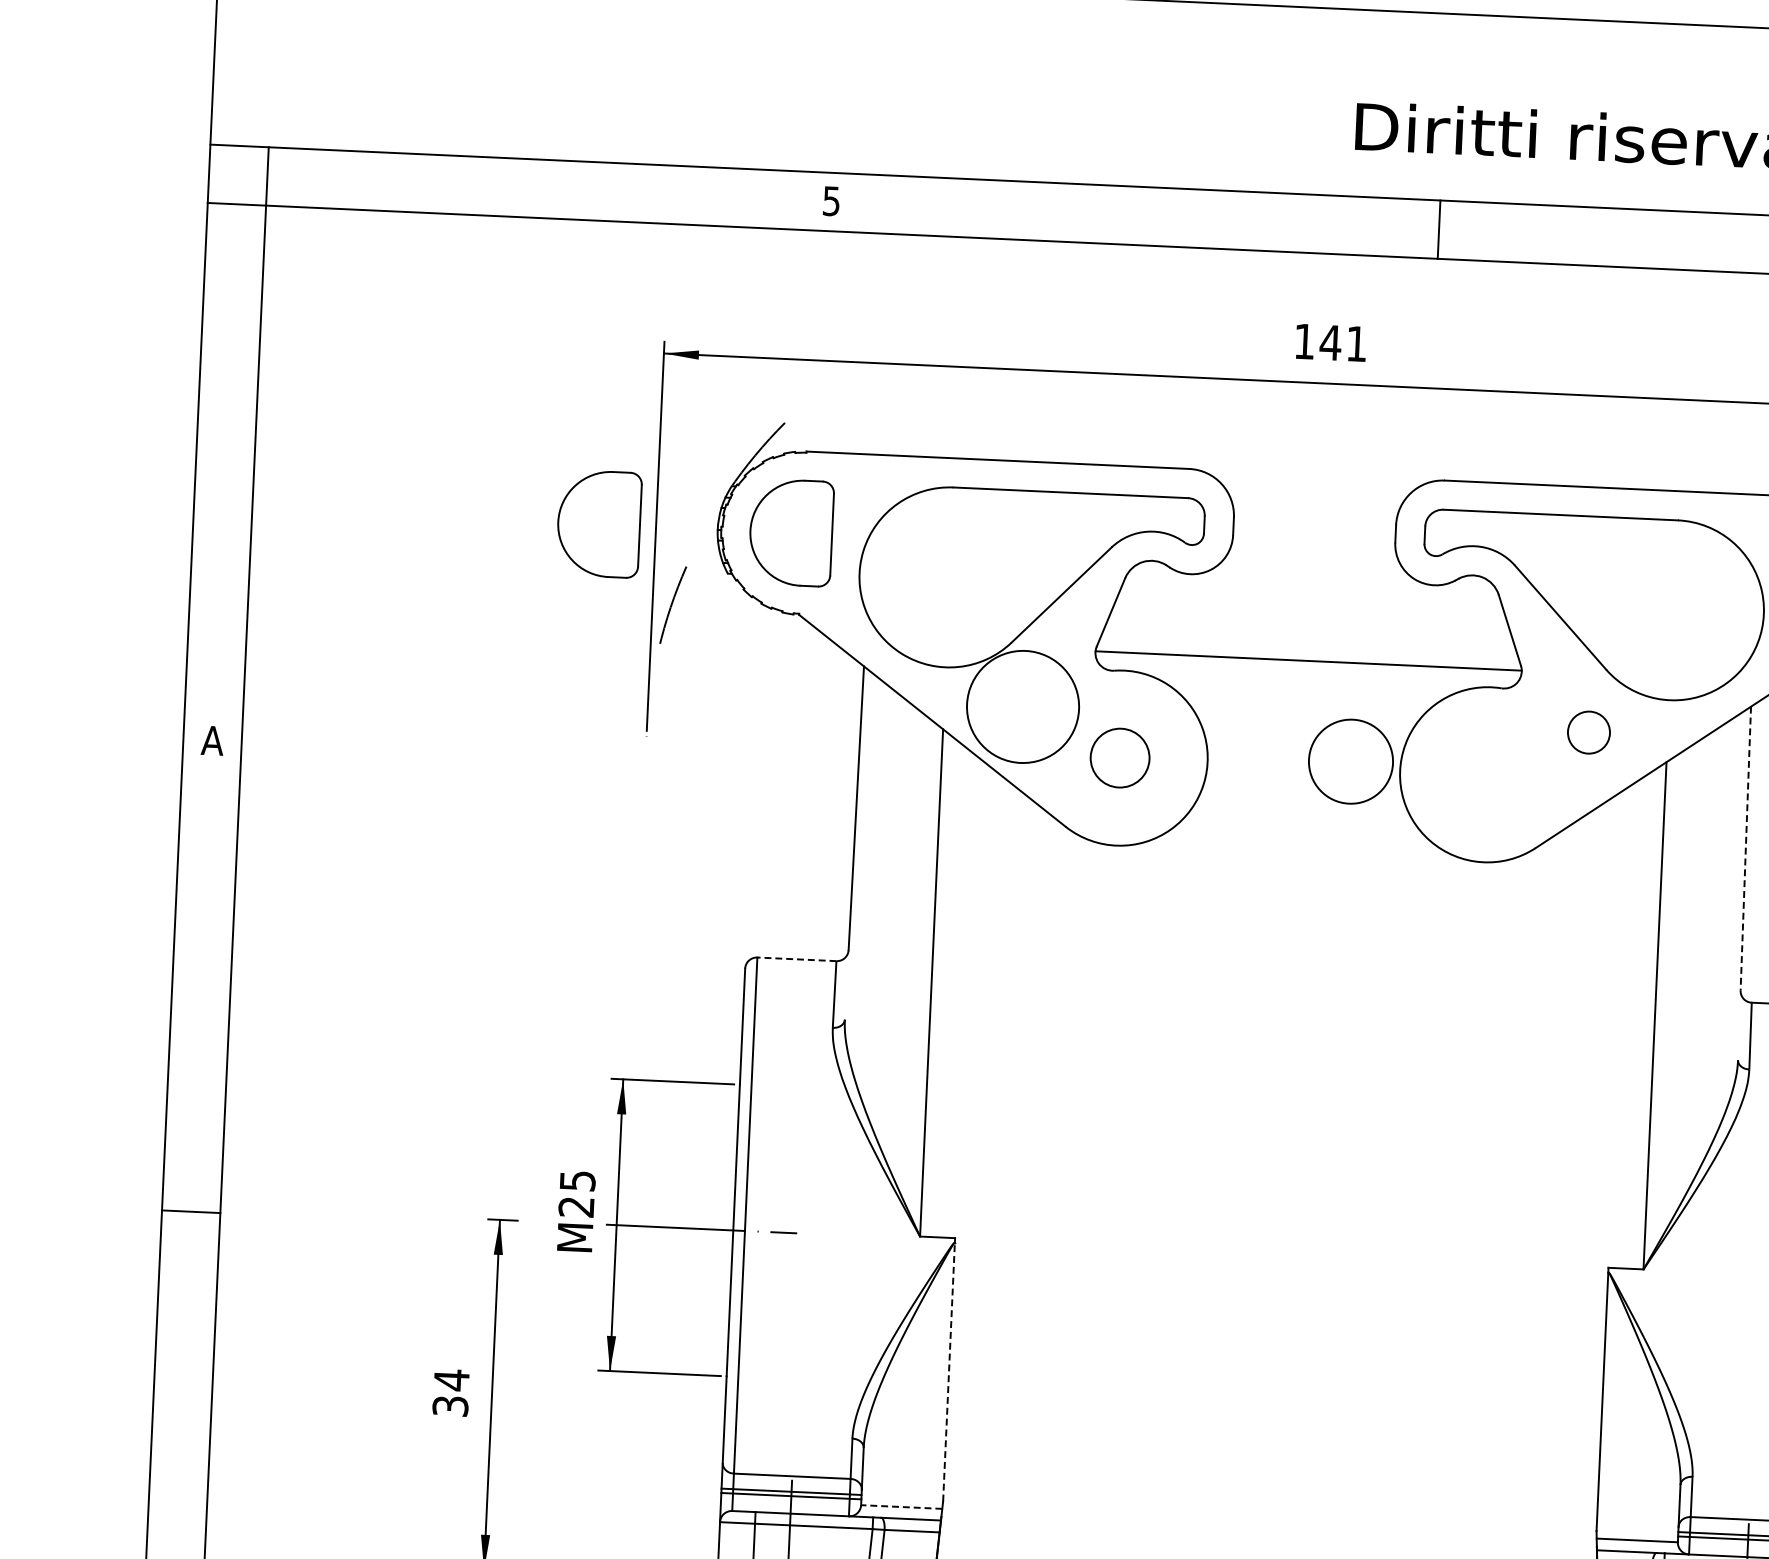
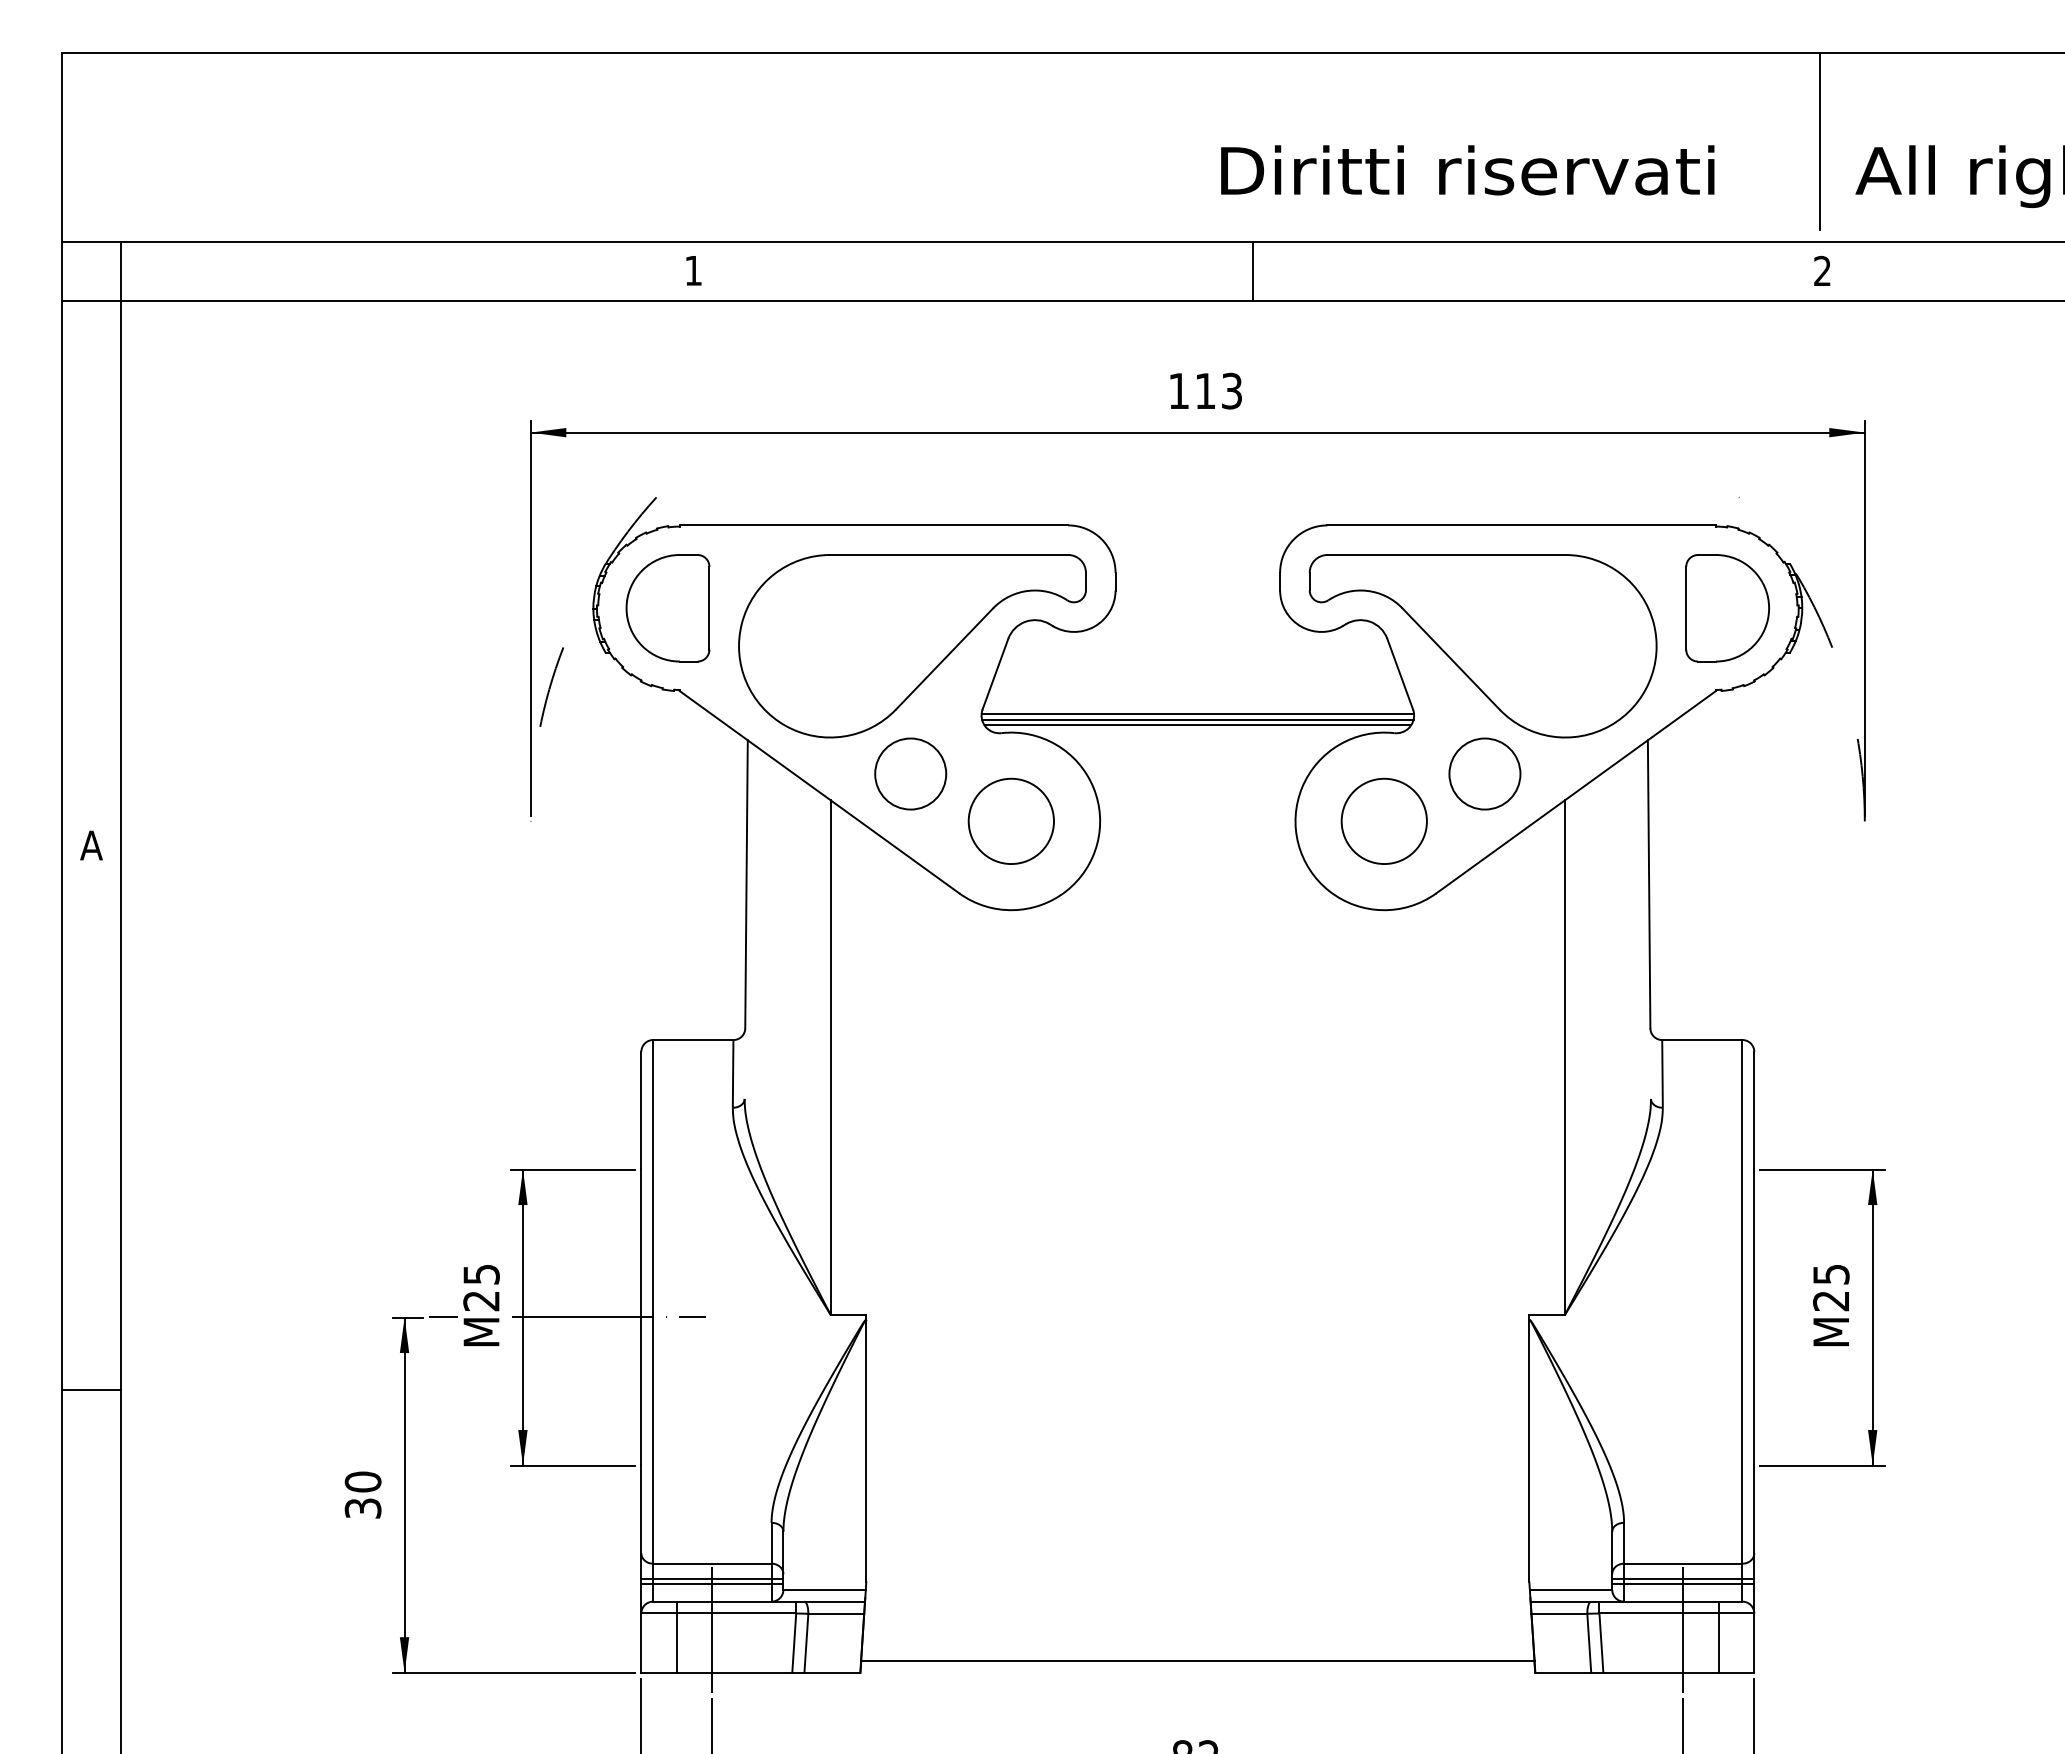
text: (831, 201) -> (693, 271), 5 -> 1
line: (1439, 229) -> (1253, 271), moved
text: (1342, 342) -> (1217, 390), 141 -> 113
part: (598, 524) -> (472, 608), removed
line: (1308, 666) -> (1197, 719), added
line: (1307, 671) -> (1197, 725), added
circle: (1022, 706) -> (910, 773), size x0.62
circle: (1588, 732) -> (1484, 773), size x1.67
circle: (1119, 758) -> (1010, 821), size x1.43
circle: (1350, 760) -> (1383, 820), moved
line: (1746, 848) -> (1649, 884), dashed -> solid
line: (796, 959) -> (692, 1040), dashed -> solid
line: (191, 1211) -> (91, 1390), moved
line: (538, 1221) -> (443, 1317), added
line: (949, 1371) -> (866, 1450), dashed -> solid
text: (451, 1380) -> (362, 1482), 34 -> 30
line: (901, 1506) -> (824, 1589), dashed -> solid

